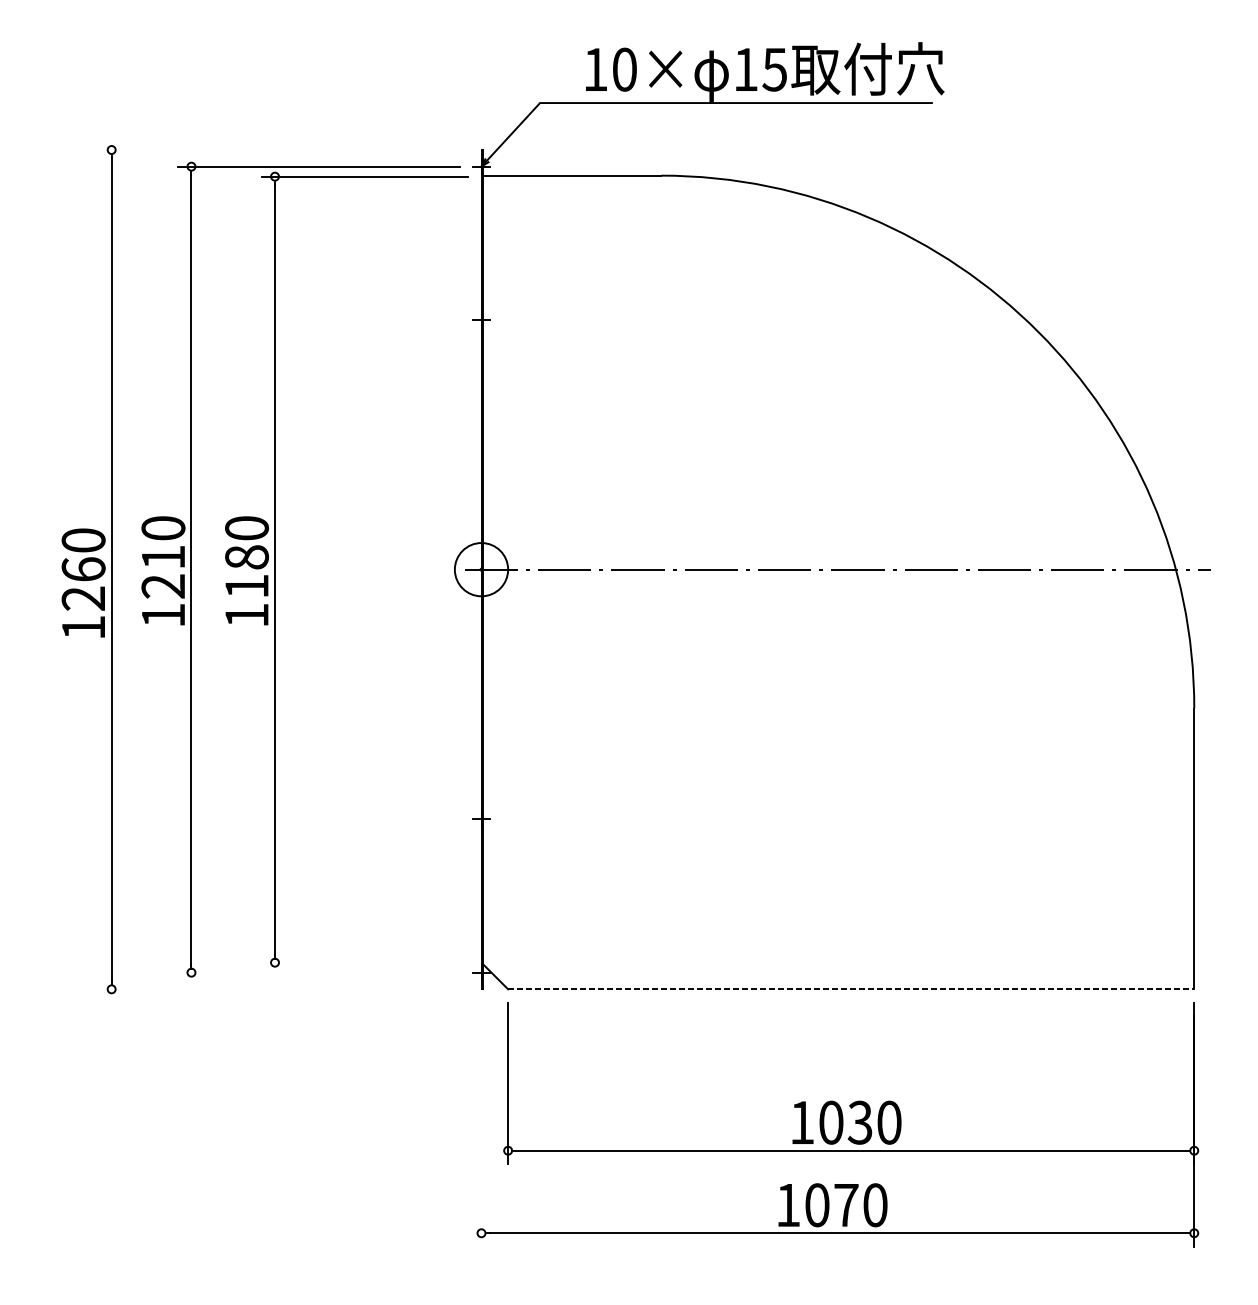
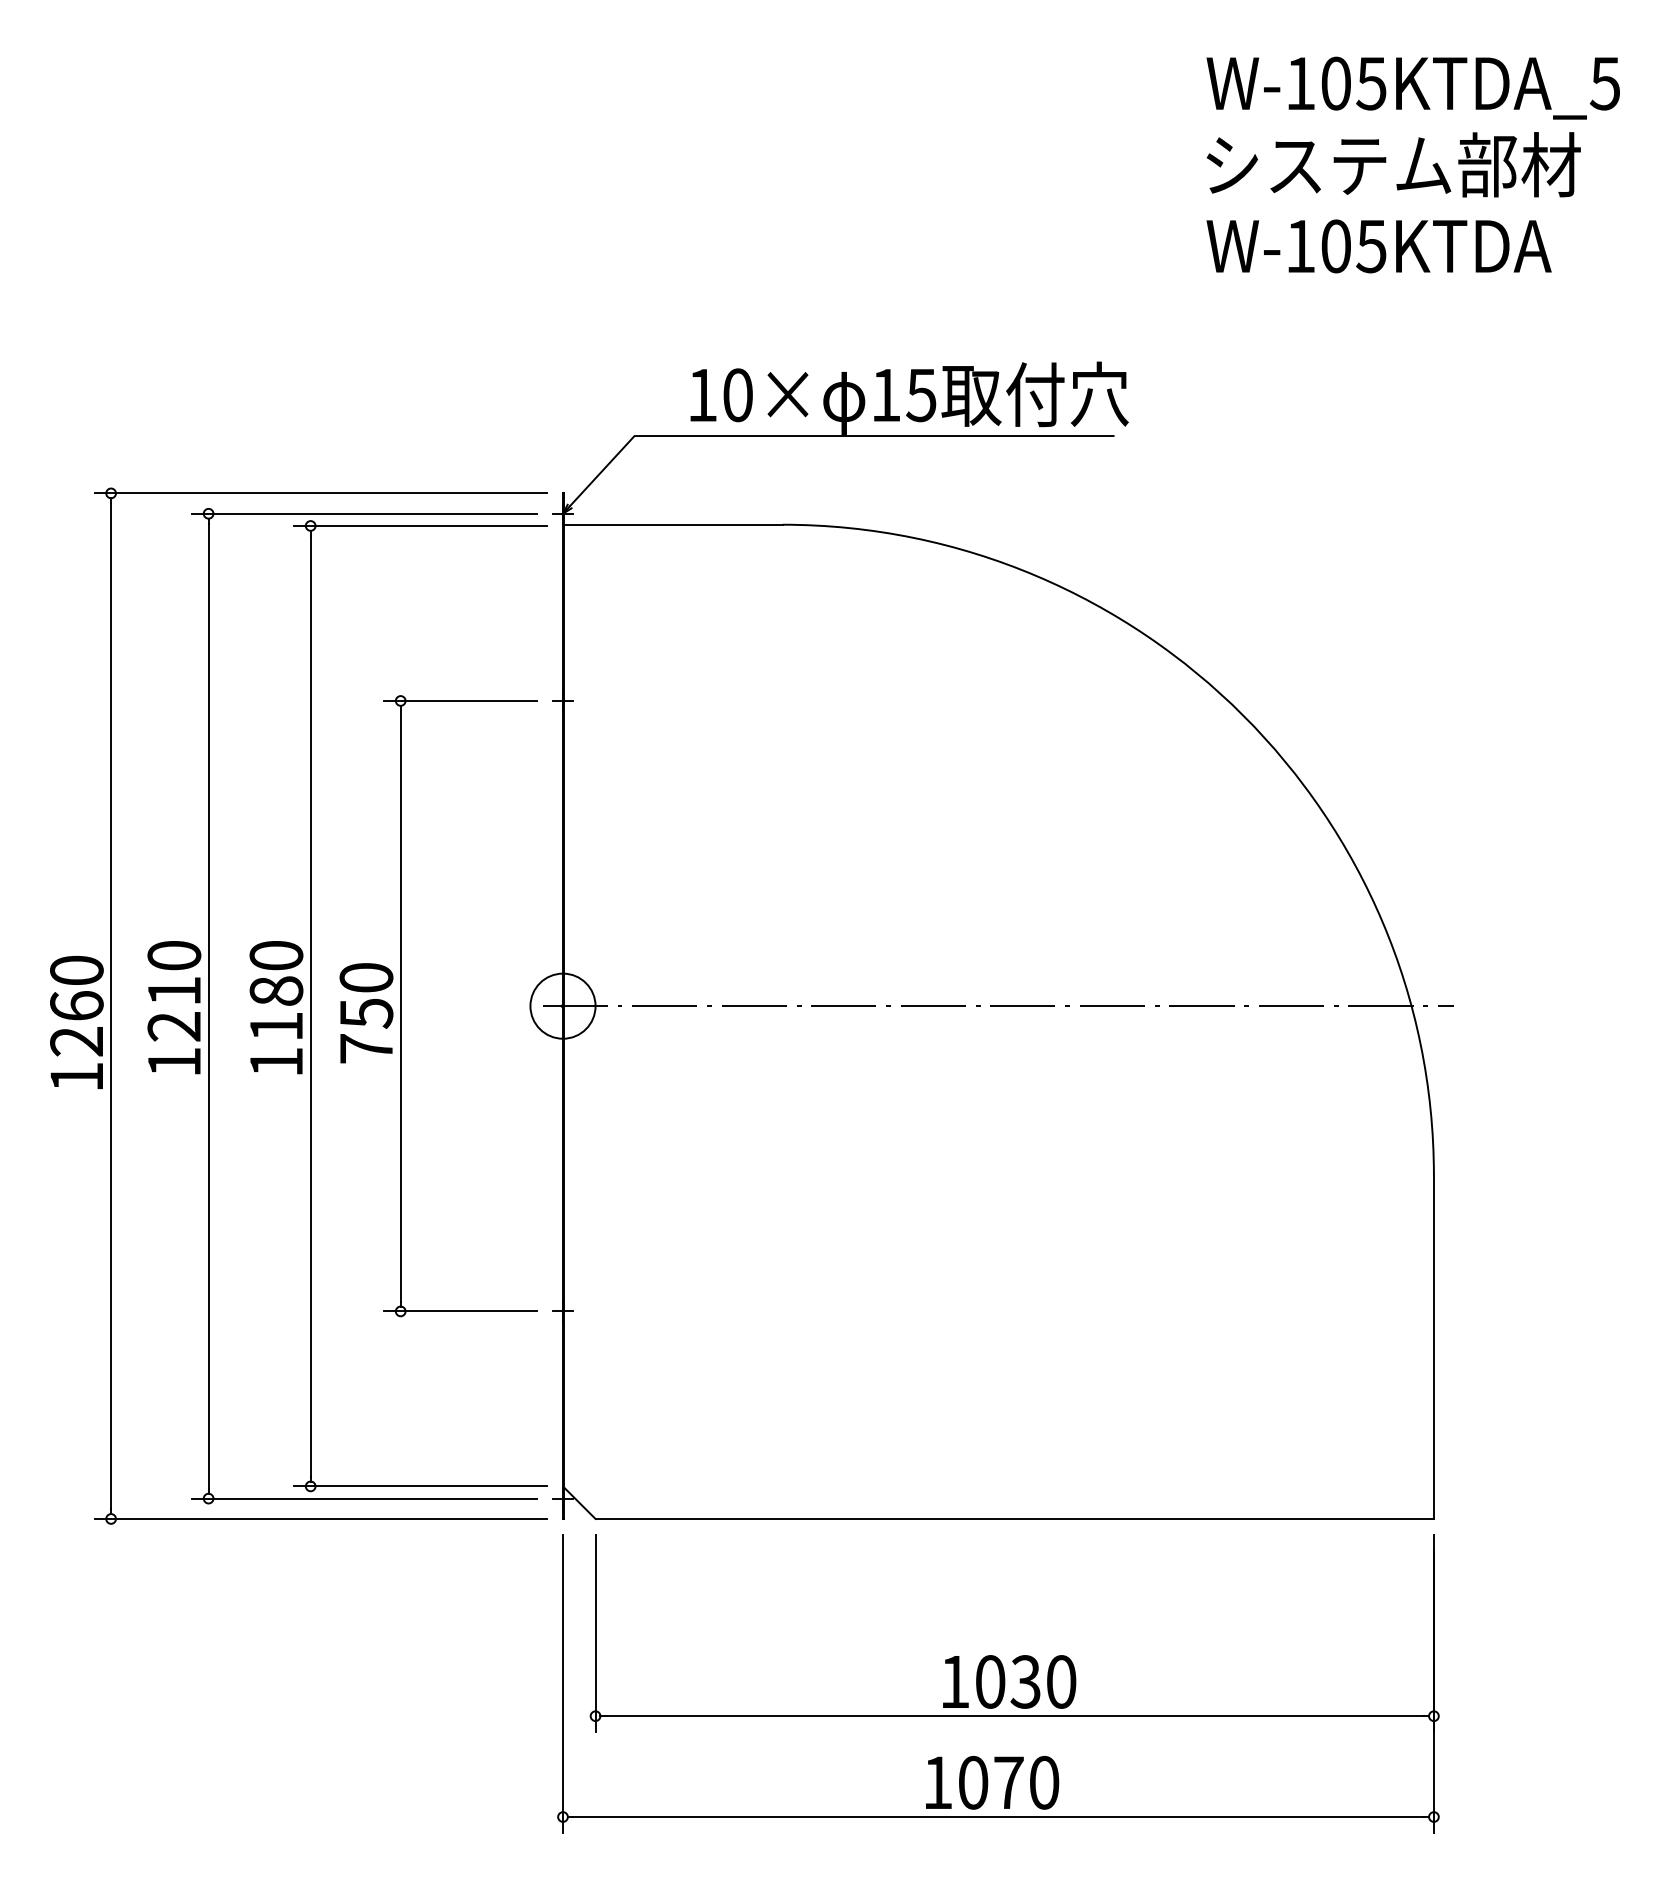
line: (283, 150) -> (320, 493), added
part: (349, 569) -> (401, 1006), added
line: (364, 962) -> (420, 1486), added
line: (319, 972) -> (364, 1498), added
line: (283, 988) -> (320, 1518), added
line: (851, 988) -> (1015, 1518), dashed -> solid
line: (481, 1124) -> (563, 1684), added

